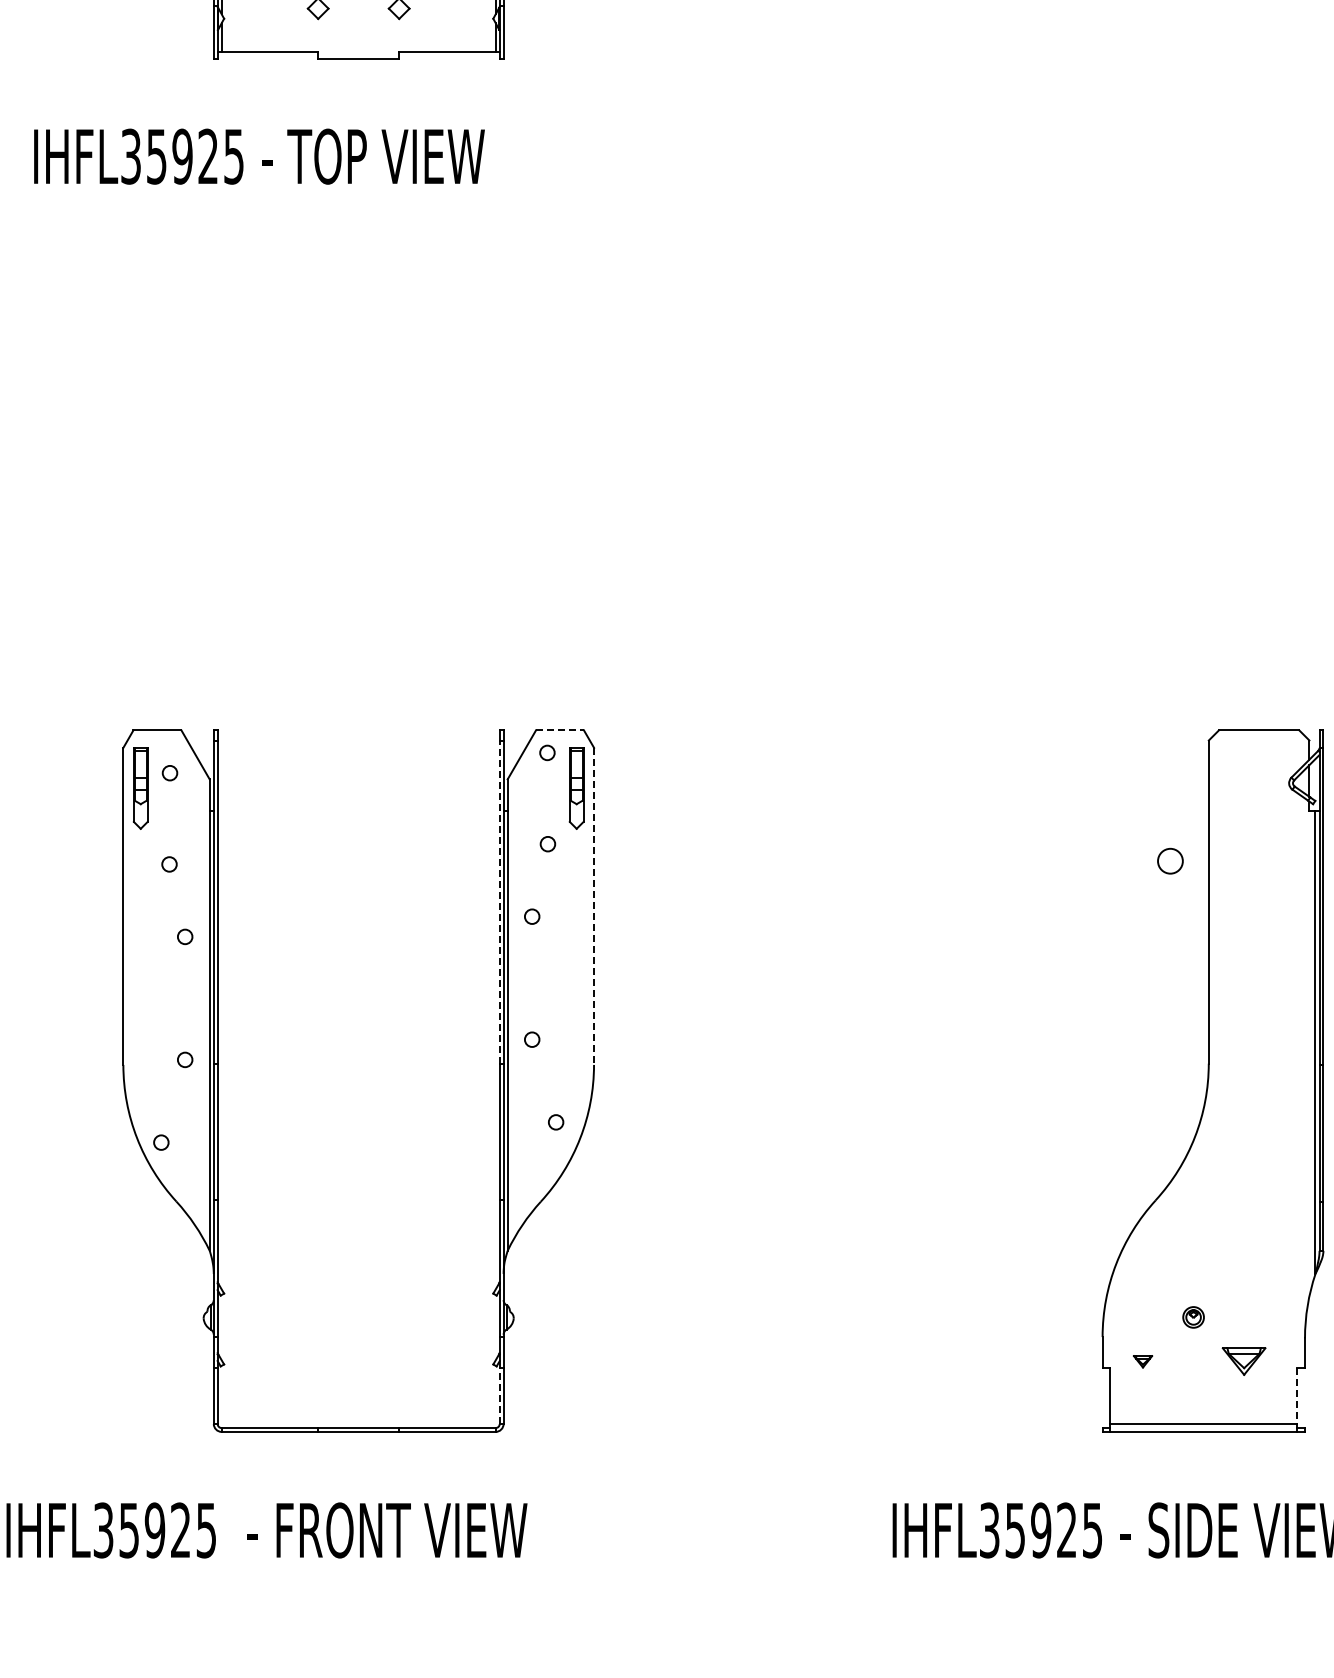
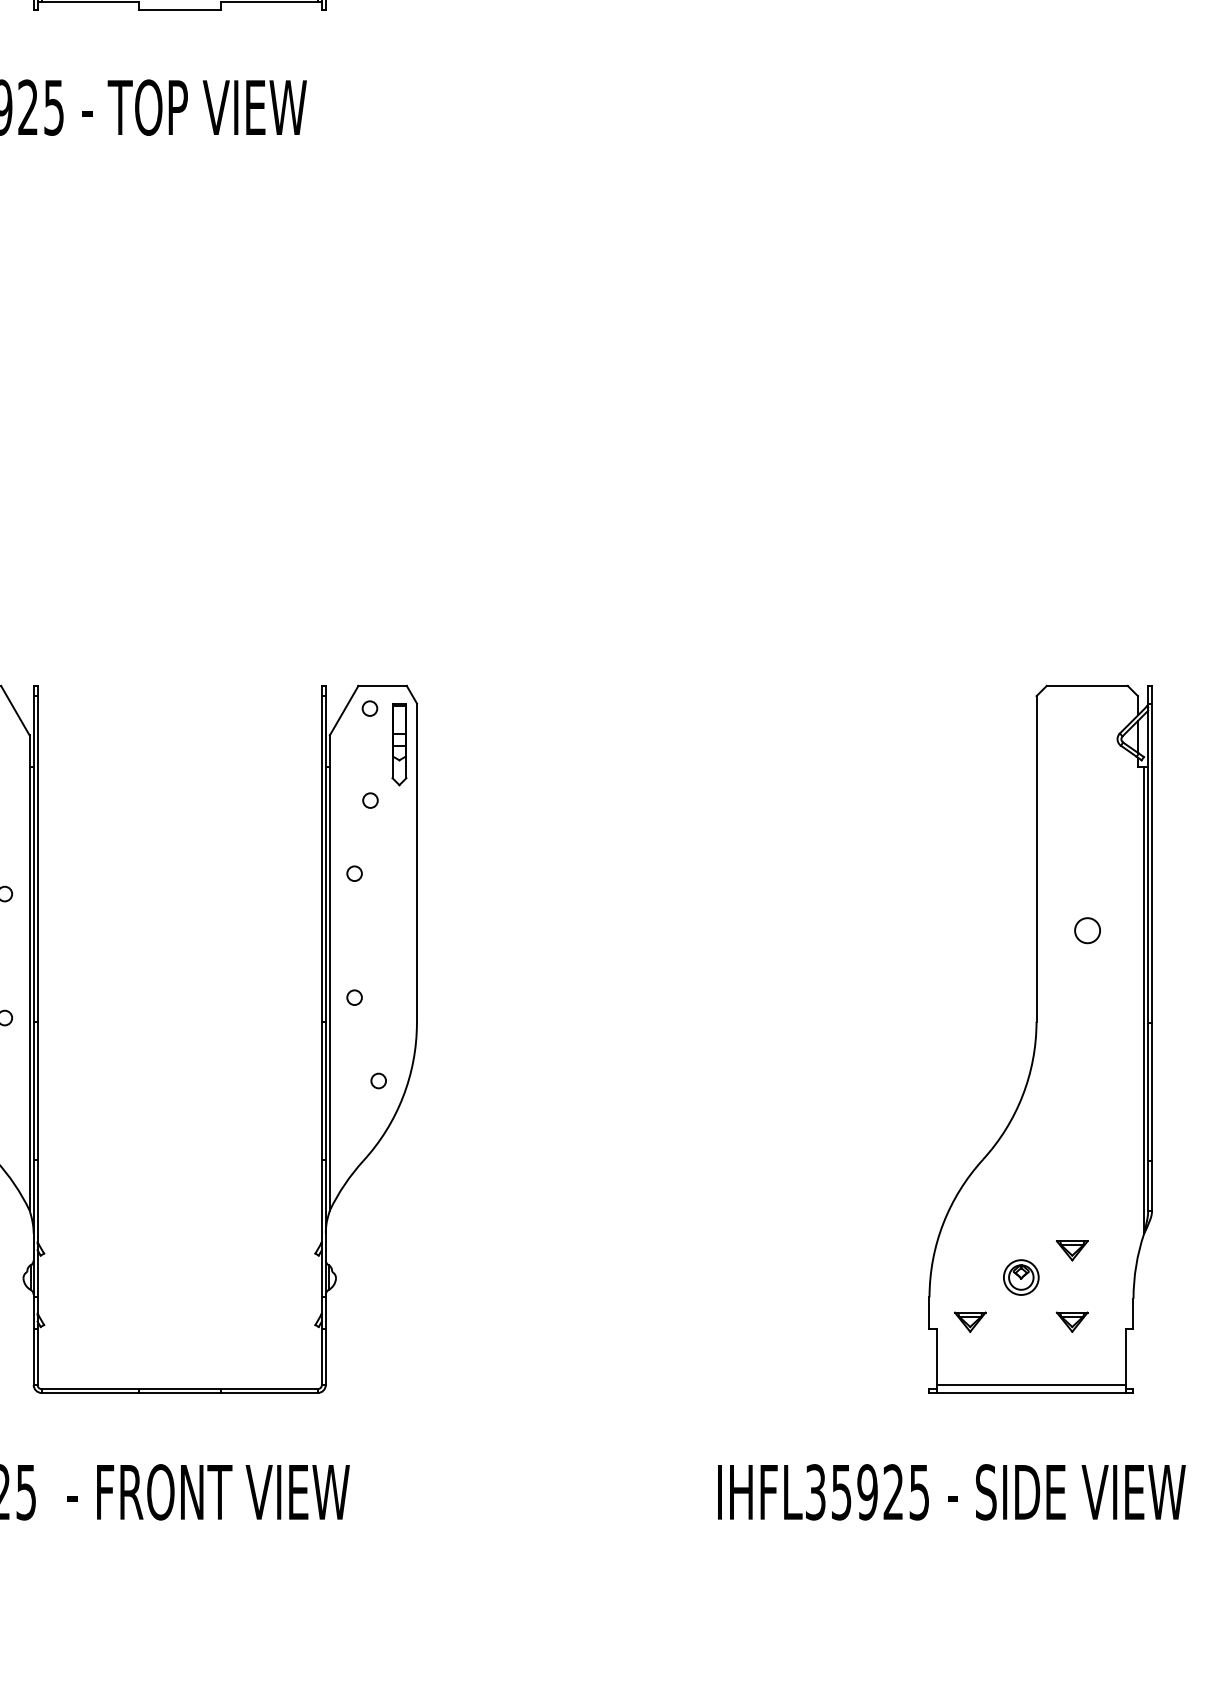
line: (560, 730) -> (383, 686), dashed -> solid
circle: (1170, 860) -> (1087, 929), moved
line: (499, 902) -> (321, 859), dashed -> solid
line: (594, 906) -> (417, 863), dashed -> solid
part: (1244, 1290) -> (1072, 1250), added
part: (1193, 1317) -> (1021, 1277), size x1.67
part: (1142, 1361) -> (969, 1322), size x1.67
part: (1244, 1361) -> (1072, 1322), size x0.71
line: (499, 1395) -> (321, 1356), dashed -> solid
line: (1297, 1396) -> (1125, 1357), dashed -> solid

